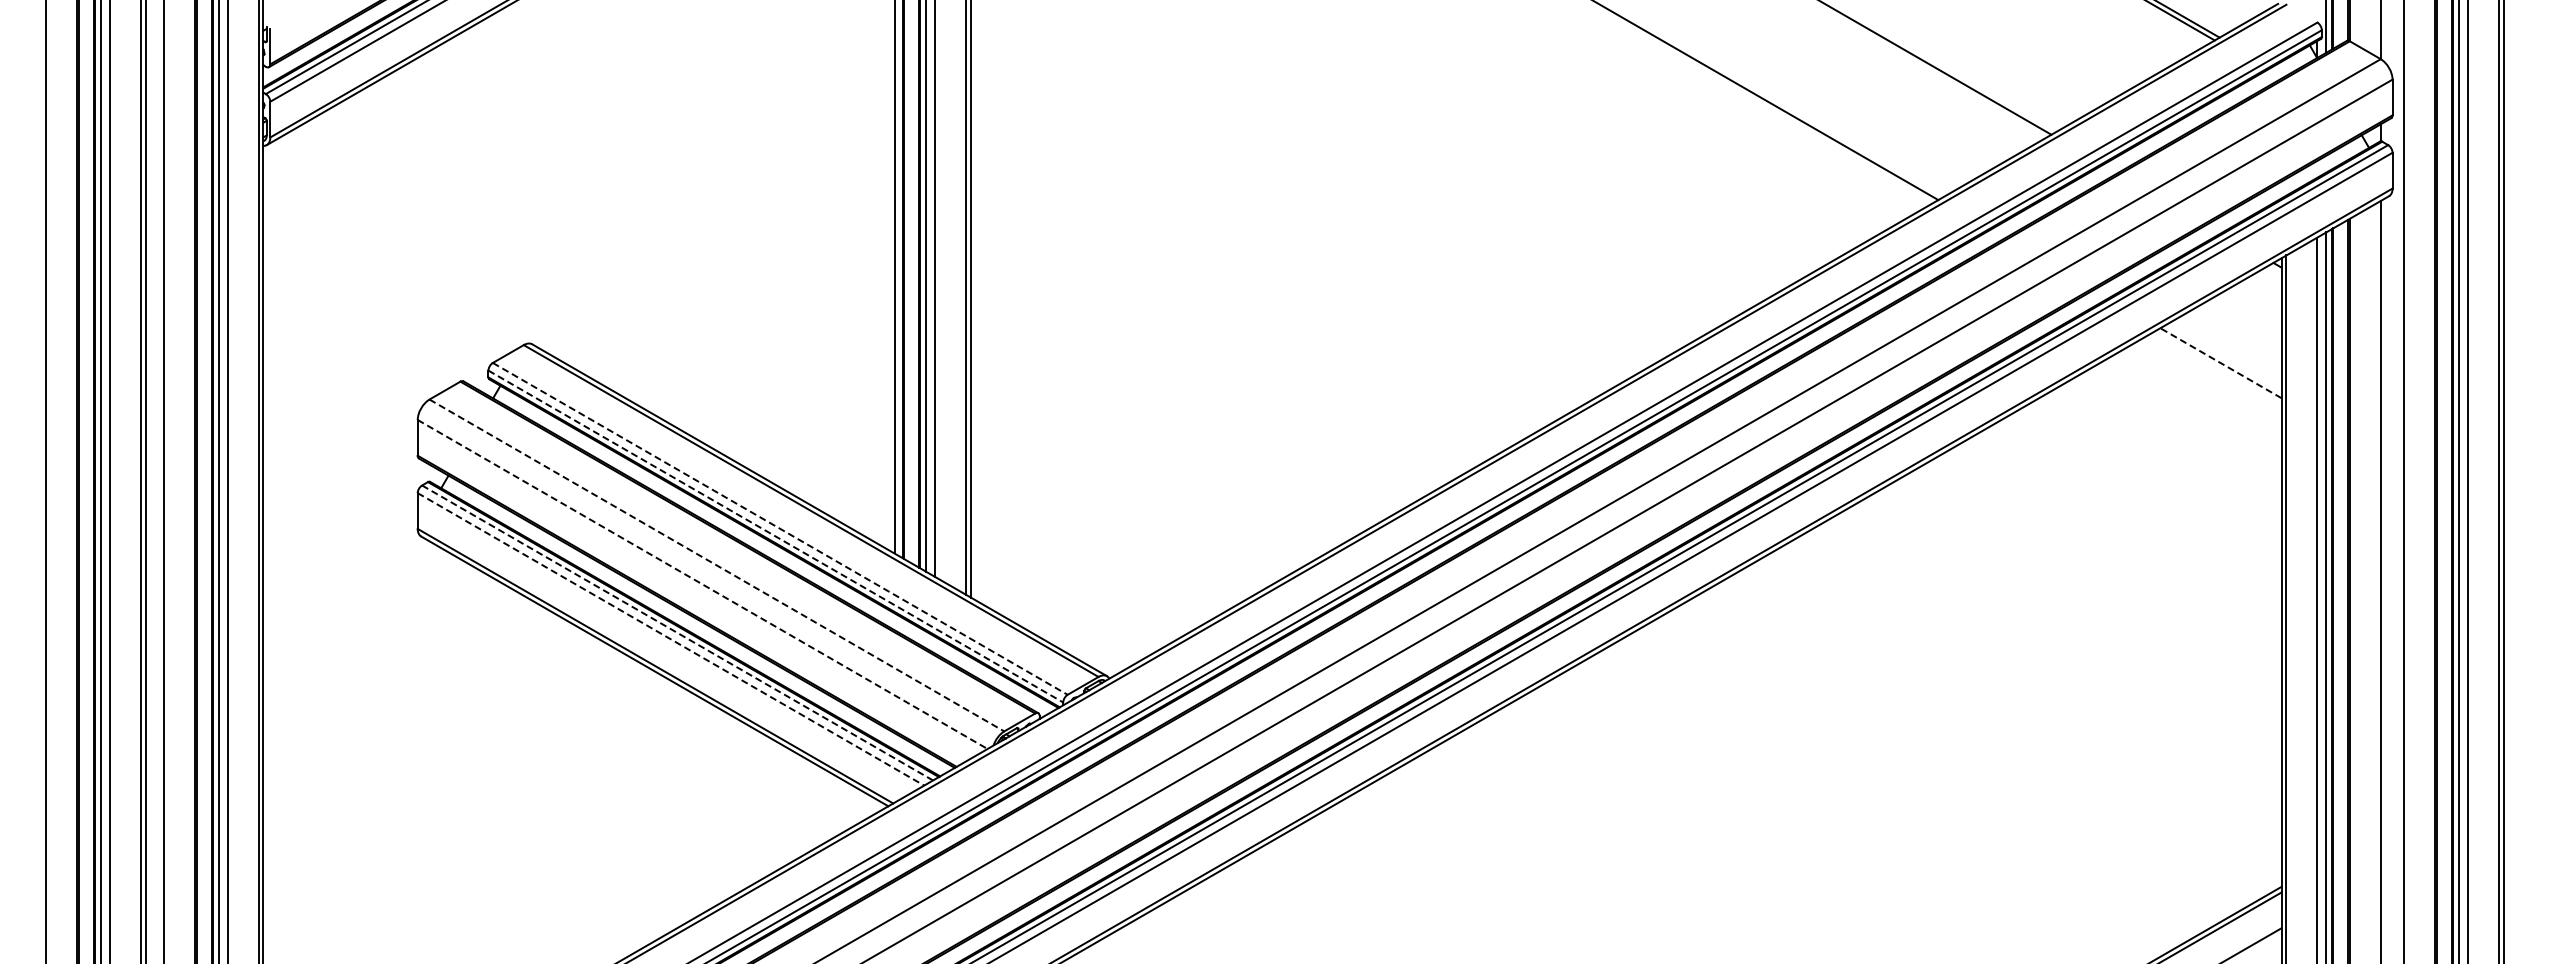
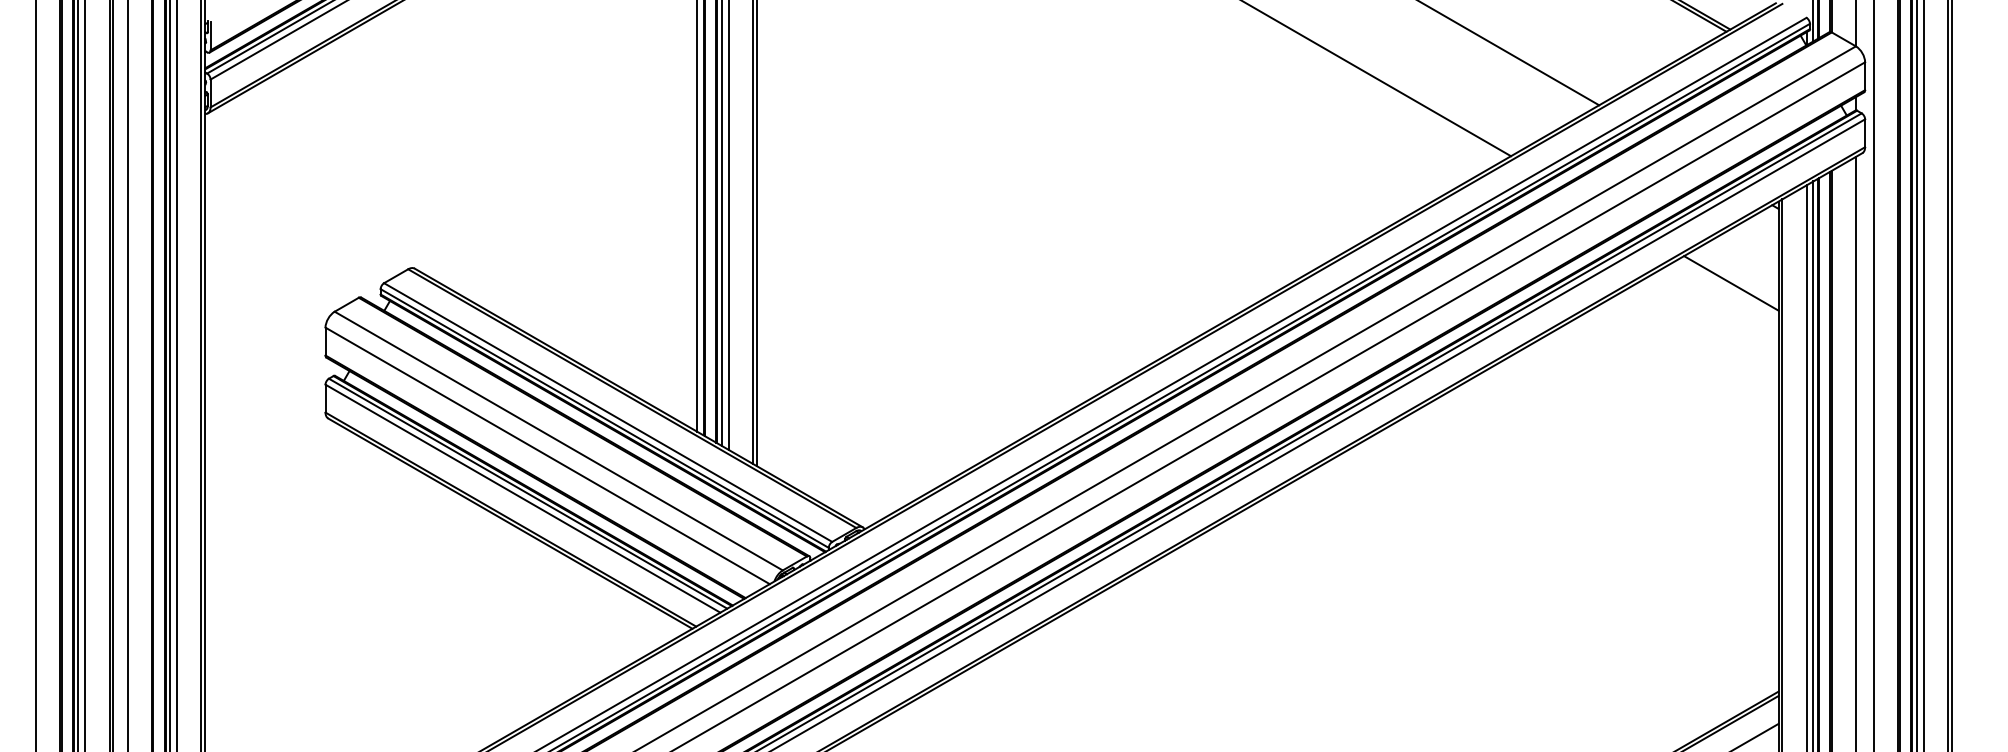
line: (2220, 363) -> (1730, 283), dashed -> solid
line: (780, 528) -> (608, 412), dashed -> solid
line: (775, 536) -> (604, 418), dashed -> solid
line: (716, 565) -> (558, 441), dashed -> solid
line: (703, 584) -> (548, 455), dashed -> solid
line: (677, 632) -> (528, 493), dashed -> solid
line: (671, 639) -> (523, 498), dashed -> solid

